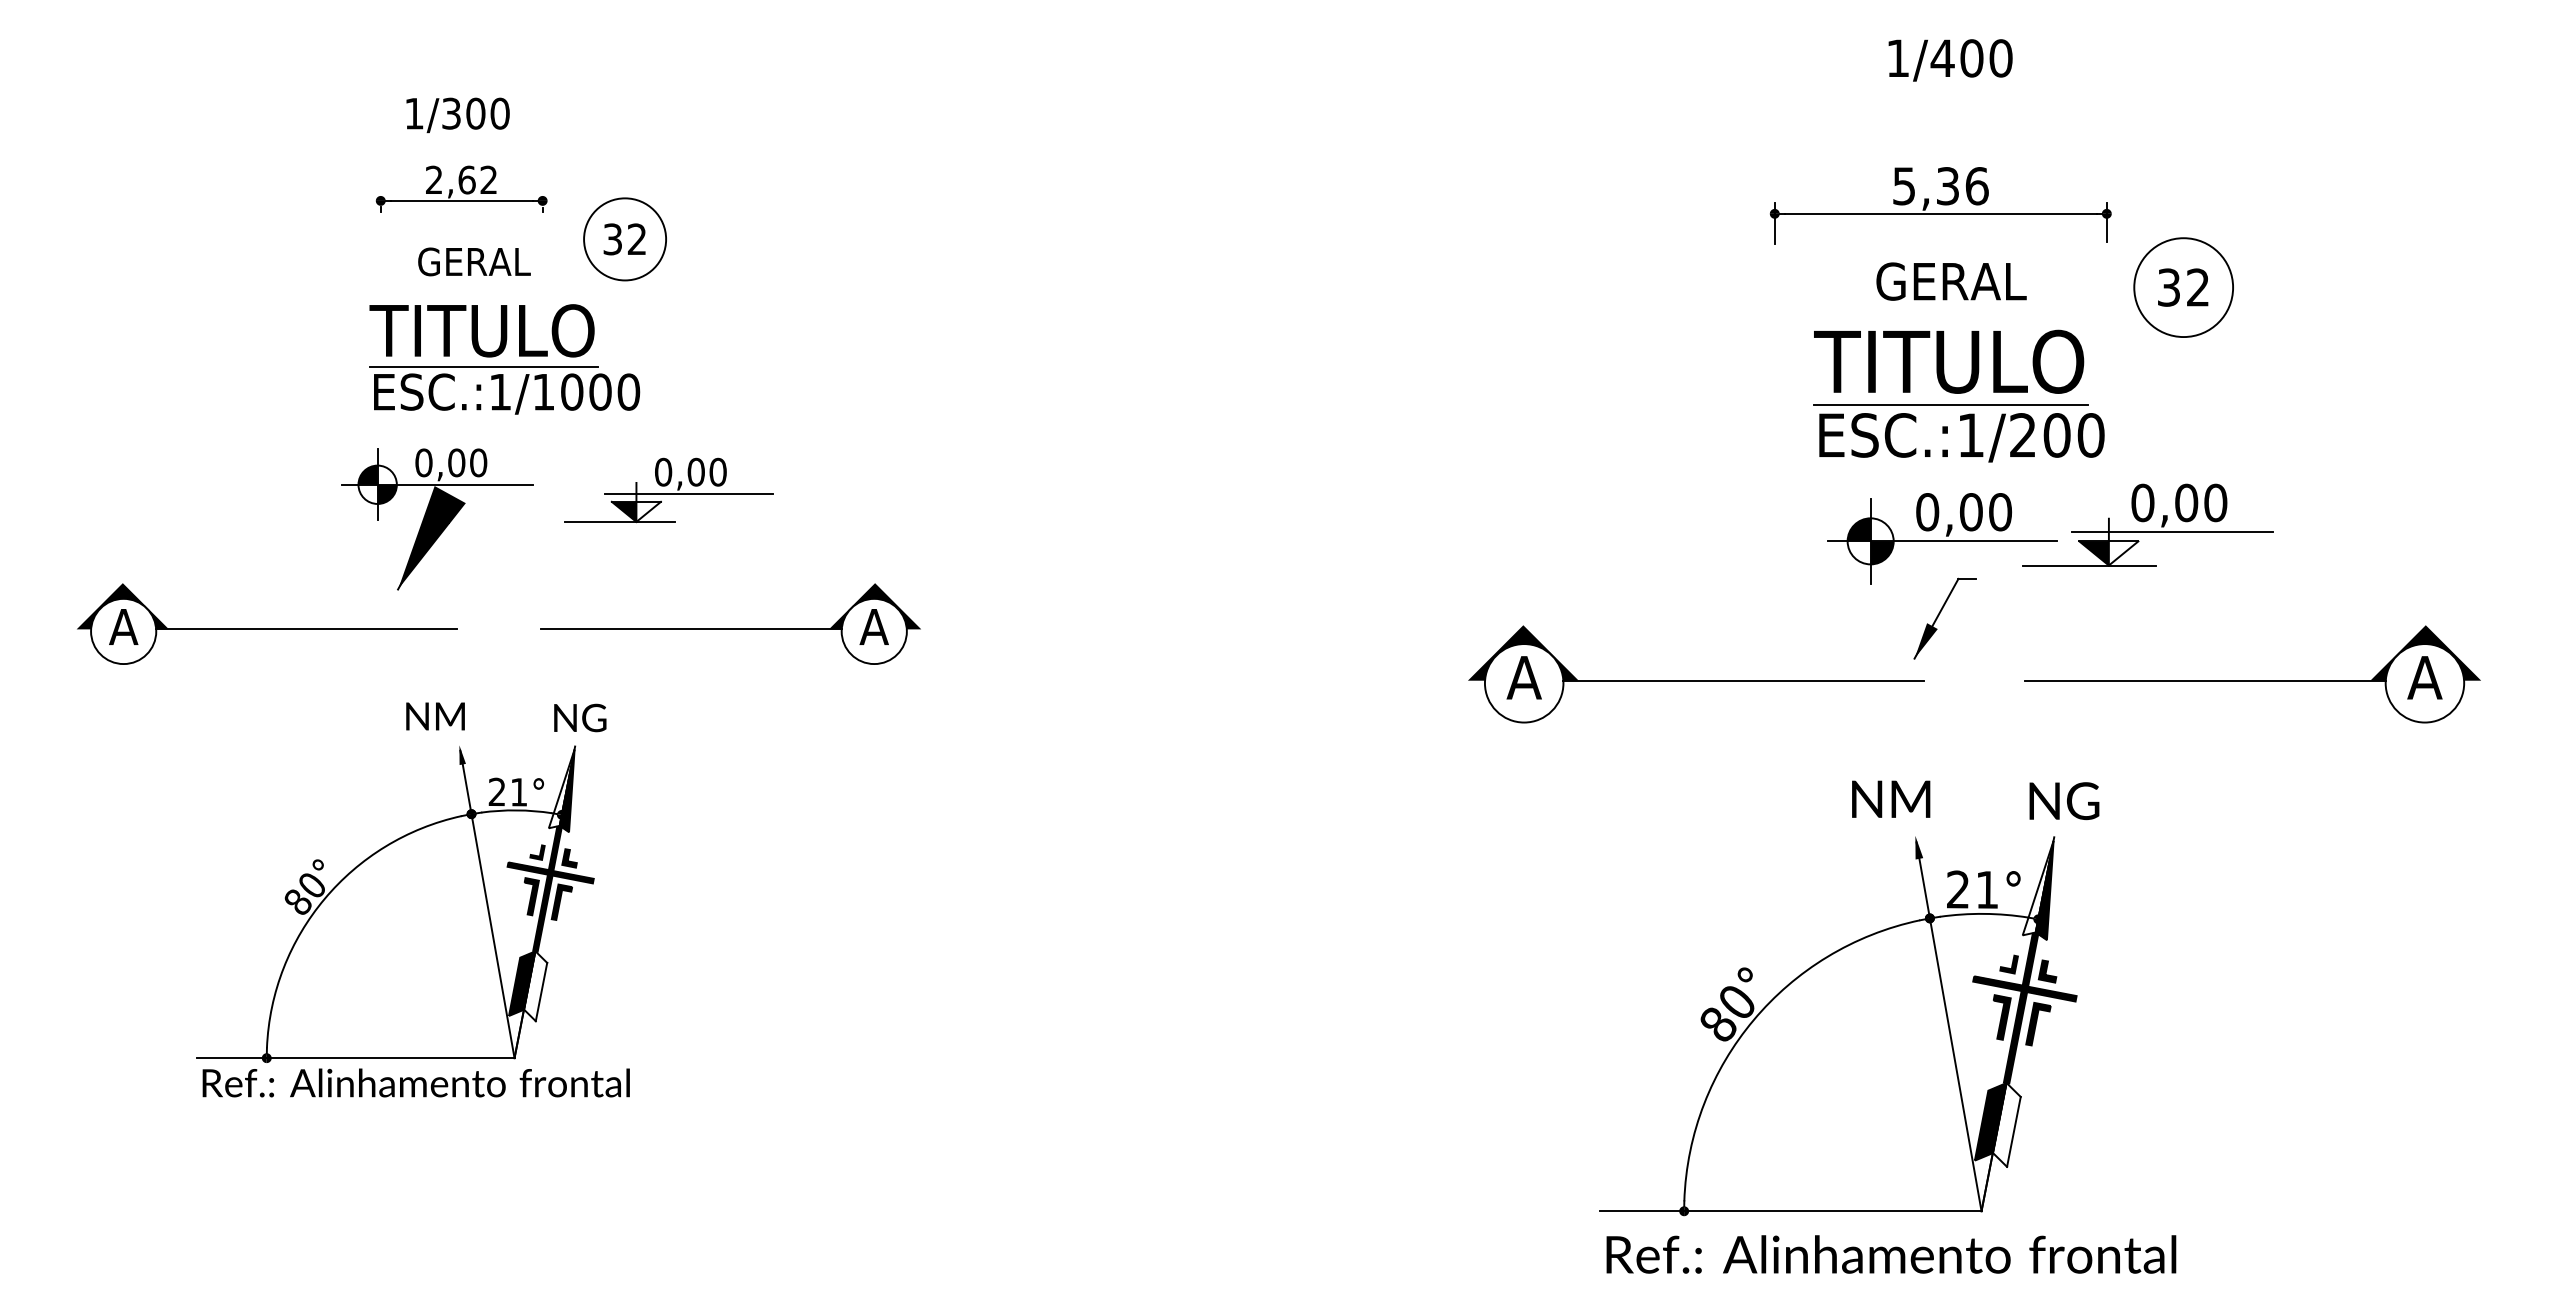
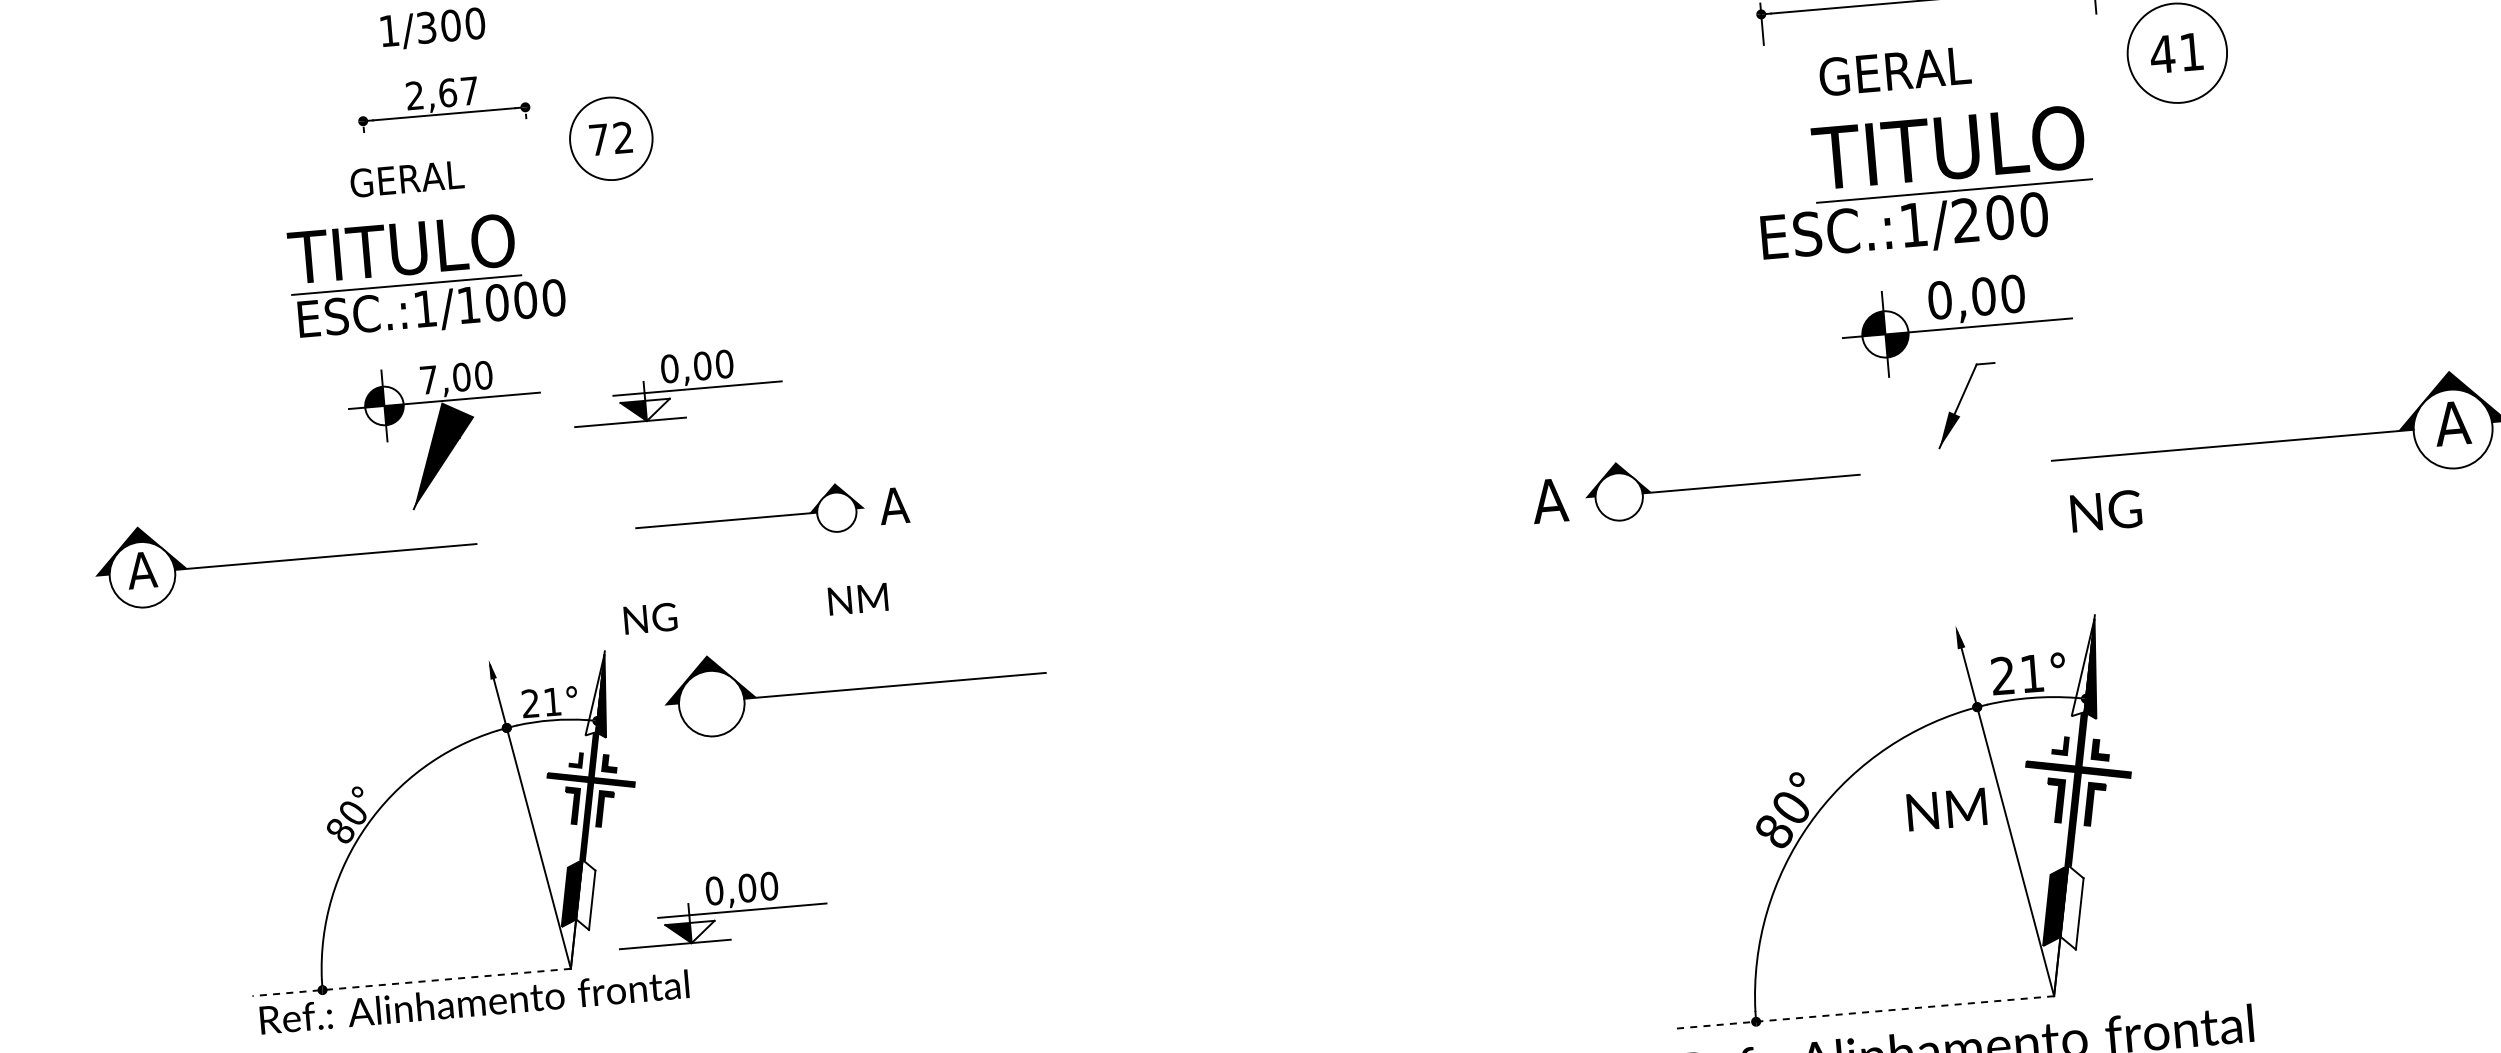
text: (488, 179) -> (469, 90), 2,62 -> 2,67
text: (612, 239) -> (598, 140), 32 -> 72
text: (474, 261) -> (407, 178), moved
text: (1951, 281) -> (1895, 71), moved
text: (2182, 287) -> (2176, 53), 32 -> 41
part: (500, 354) -> (422, 271), moved
text: (1961, 437) -> (1904, 227), moved
text: (423, 462) -> (428, 379), 0,00 -> 7,00
part: (2147, 524) -> (2161, 293), removed
part: (730, 623) -> (749, 514), size x0.6
part: (1696, 674) -> (1722, 482), size x0.6
text: (435, 716) -> (858, 599), moved
text: (580, 717) -> (650, 618), moved
text: (1891, 798) -> (1947, 808), moved
part: (820, 799) -> (855, 683), added
text: (2064, 801) -> (2106, 511), moved
part: (668, 1011) -> (721, 908), added
line: (355, 1058) -> (411, 982), solid -> dashed
line: (1790, 1211) -> (1862, 1012), solid -> dashed

